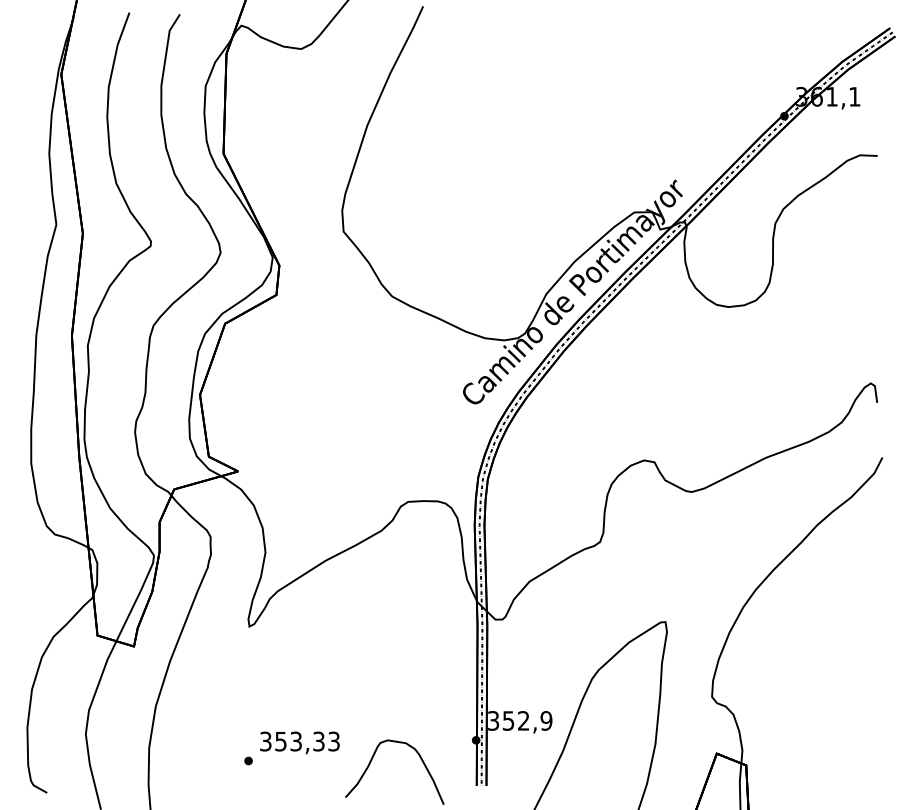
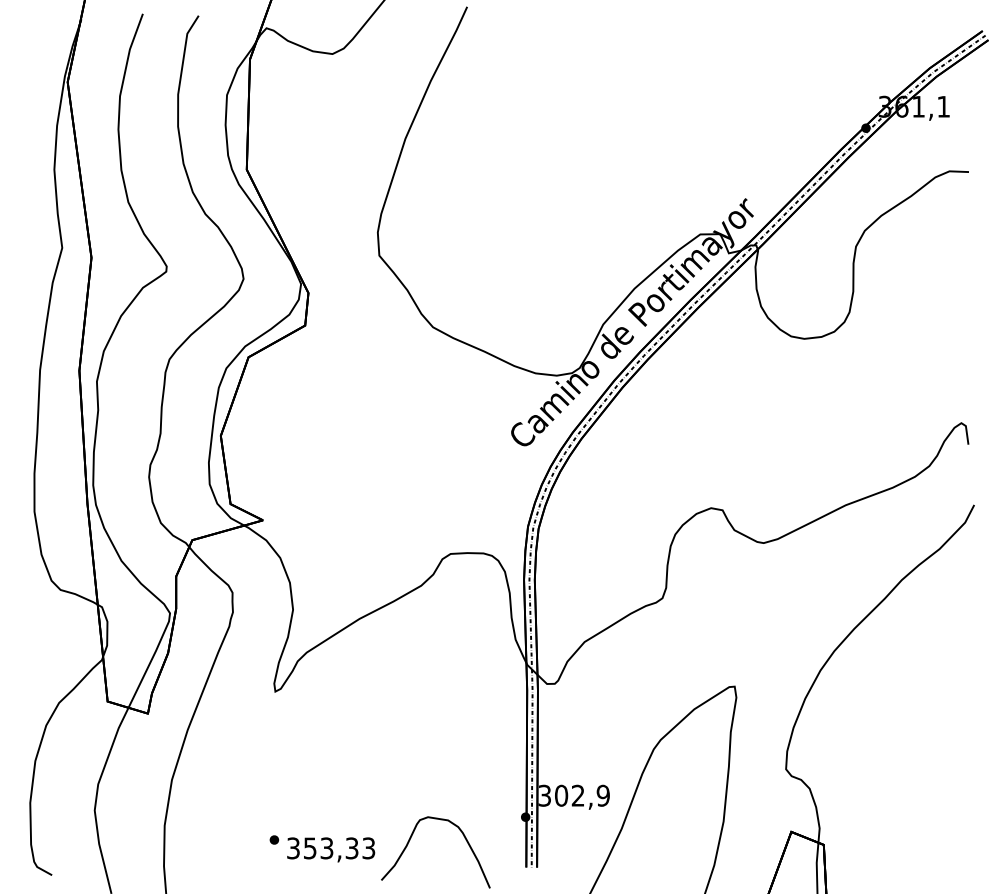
text: (508, 720) -> (561, 795), 352,9 -> 302,9
text: (299, 742) -> (330, 849), moved

